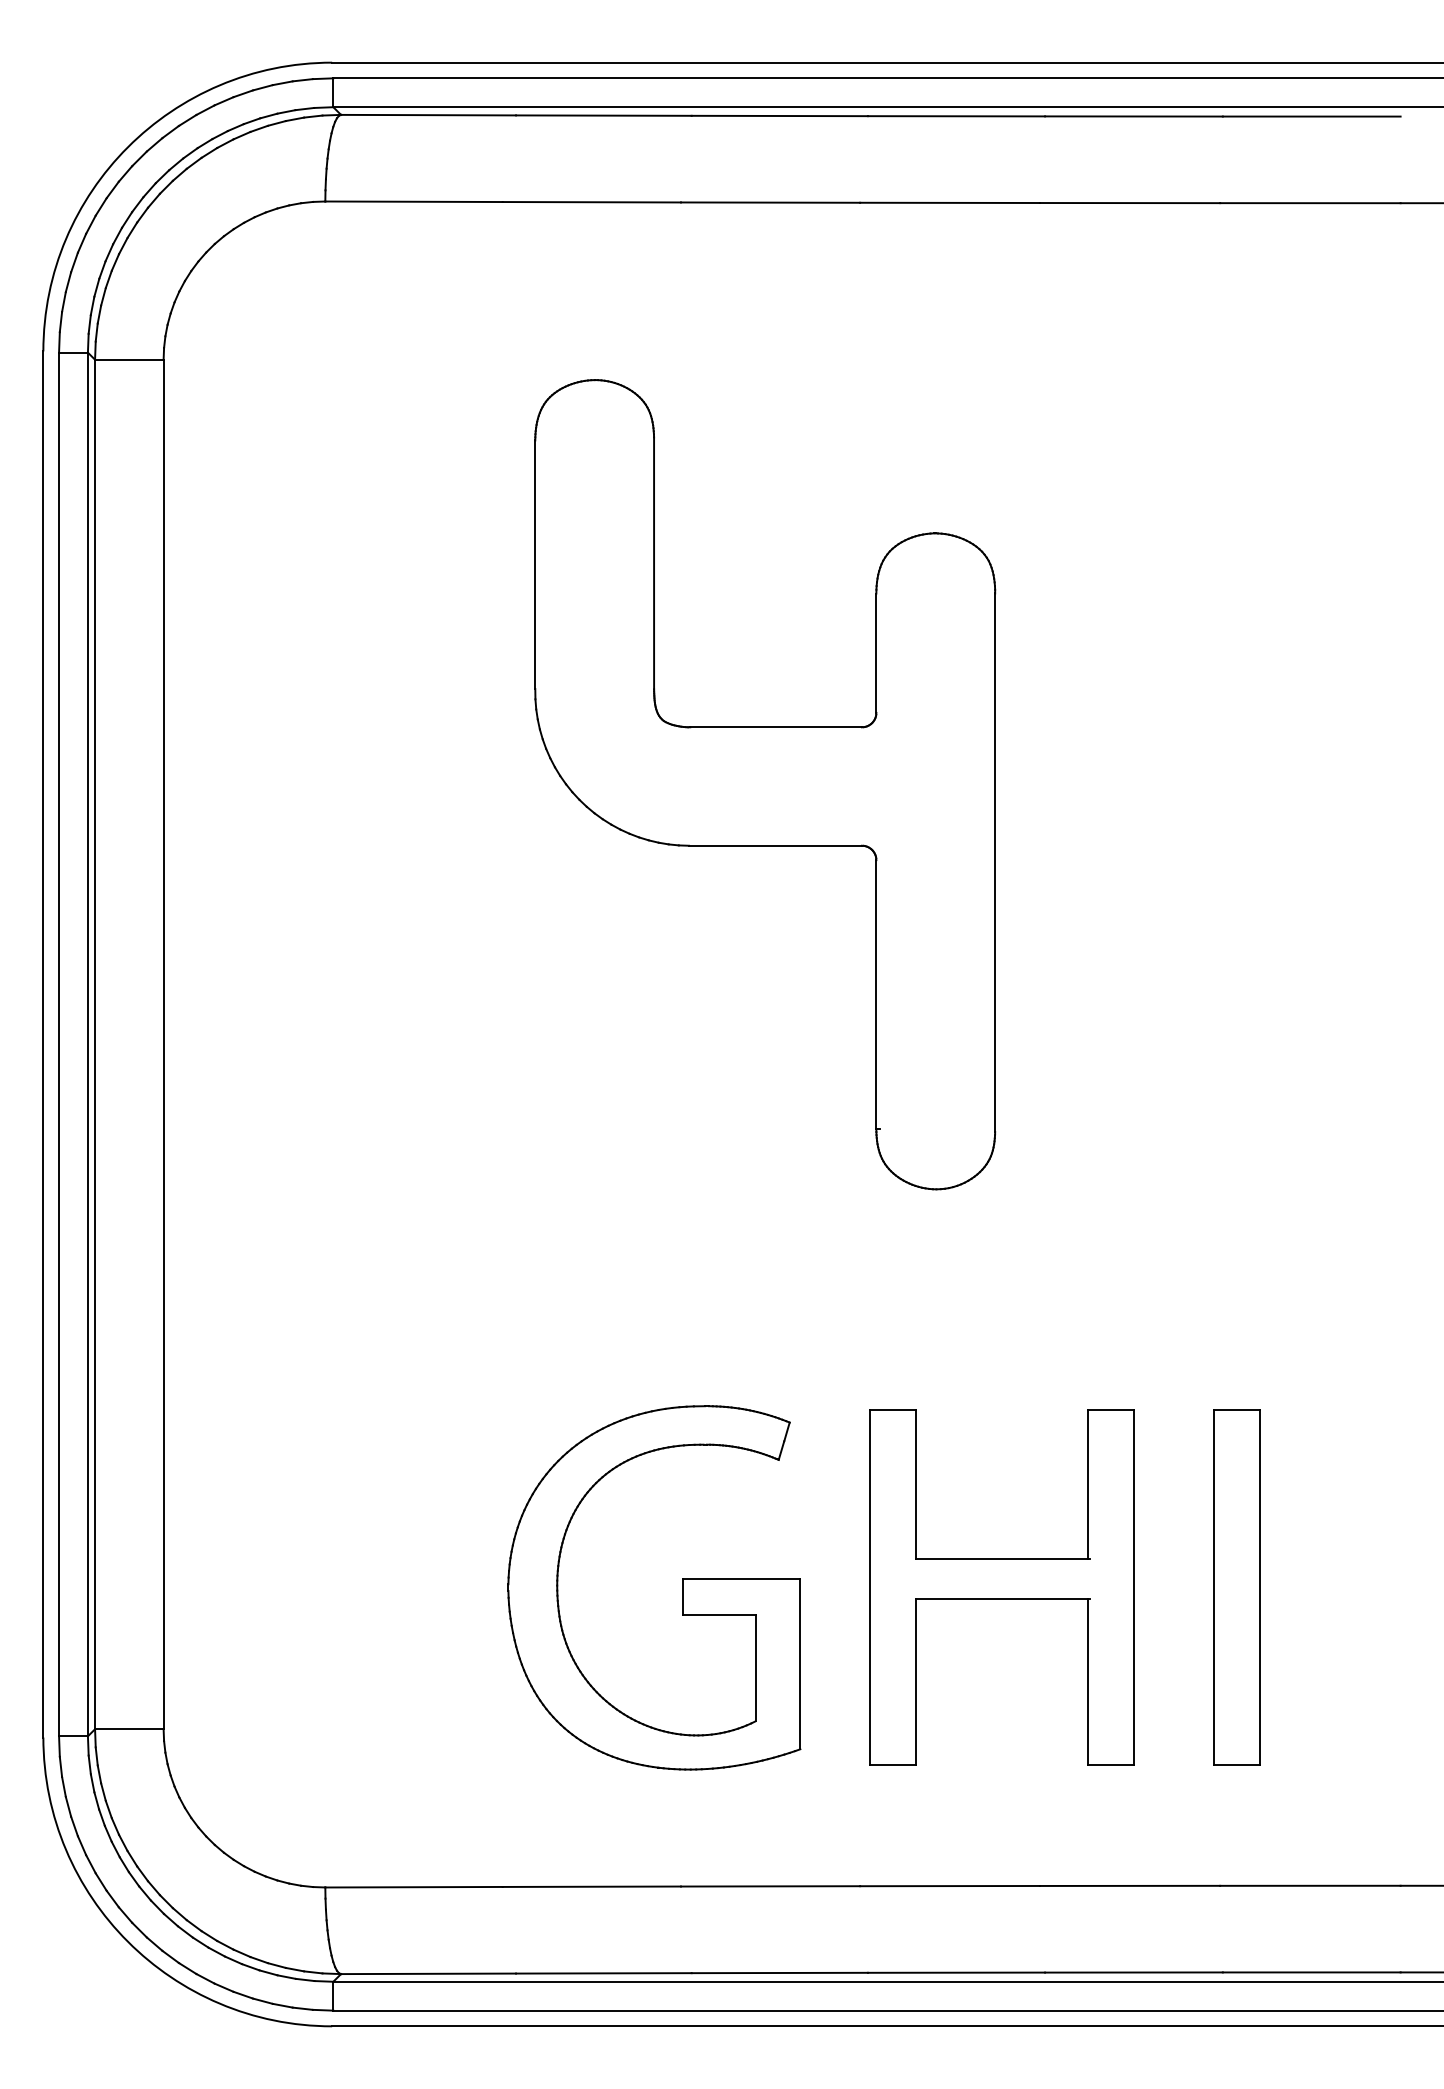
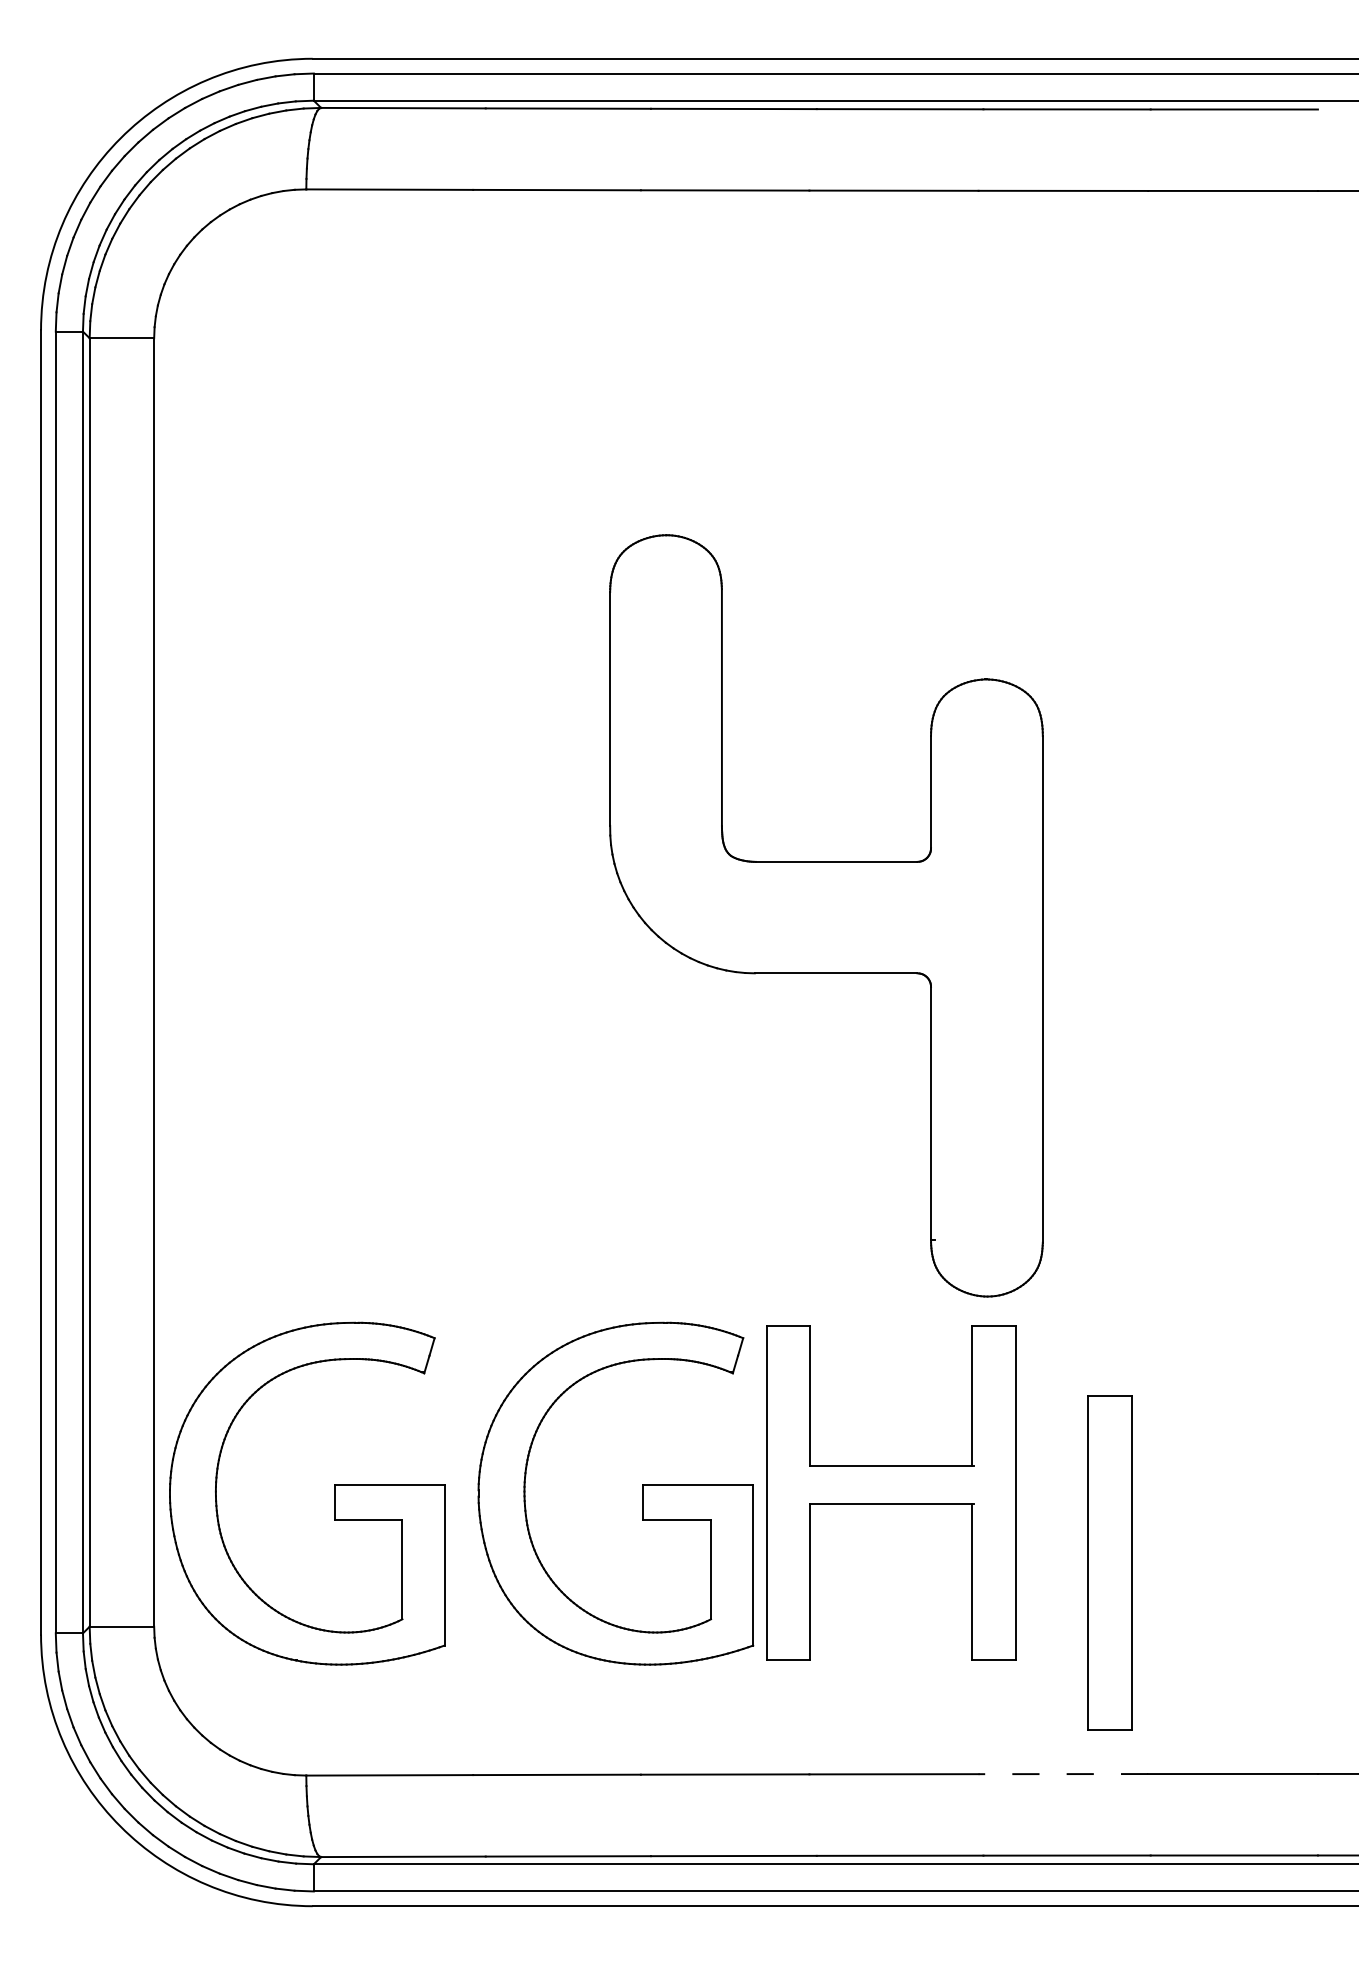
part: (765, 784) -> (826, 915), moved
part: (354, 1587) -> (333, 1493), added
part: (1001, 1587) -> (890, 1493), moved
part: (1236, 1587) -> (1109, 1562), moved
line: (1129, 1885) -> (1062, 1773), solid -> dashed

